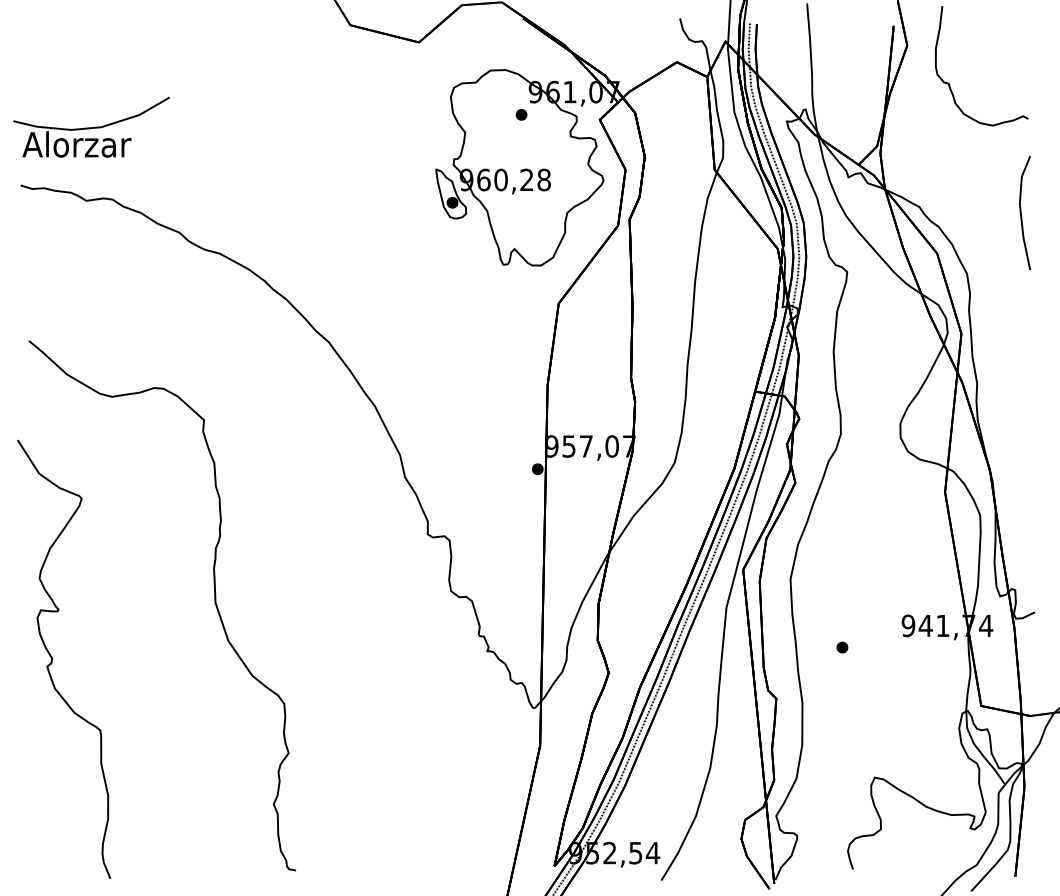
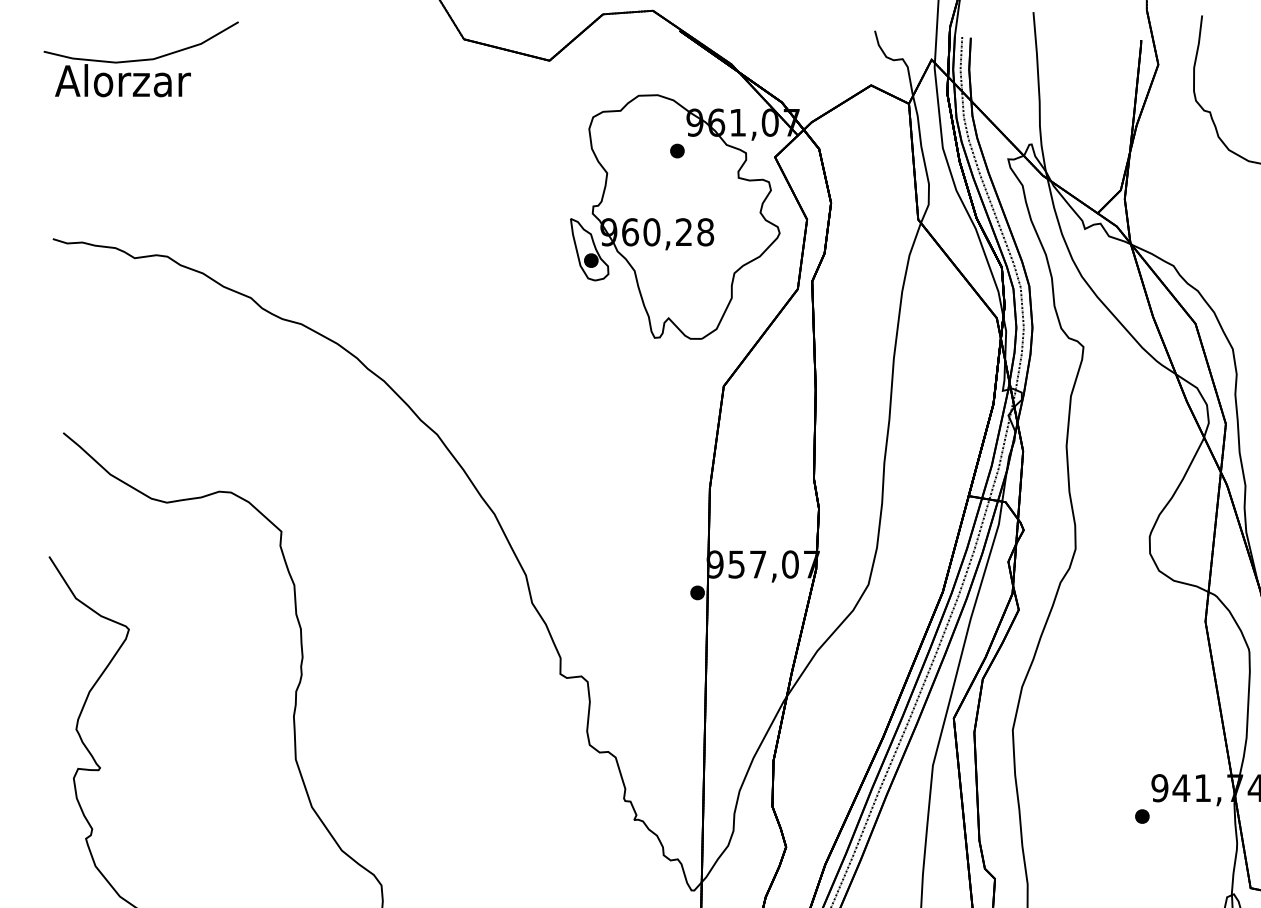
part: (91, 126) -> (141, 58), moved
part: (842, 647) -> (1142, 816), moved

